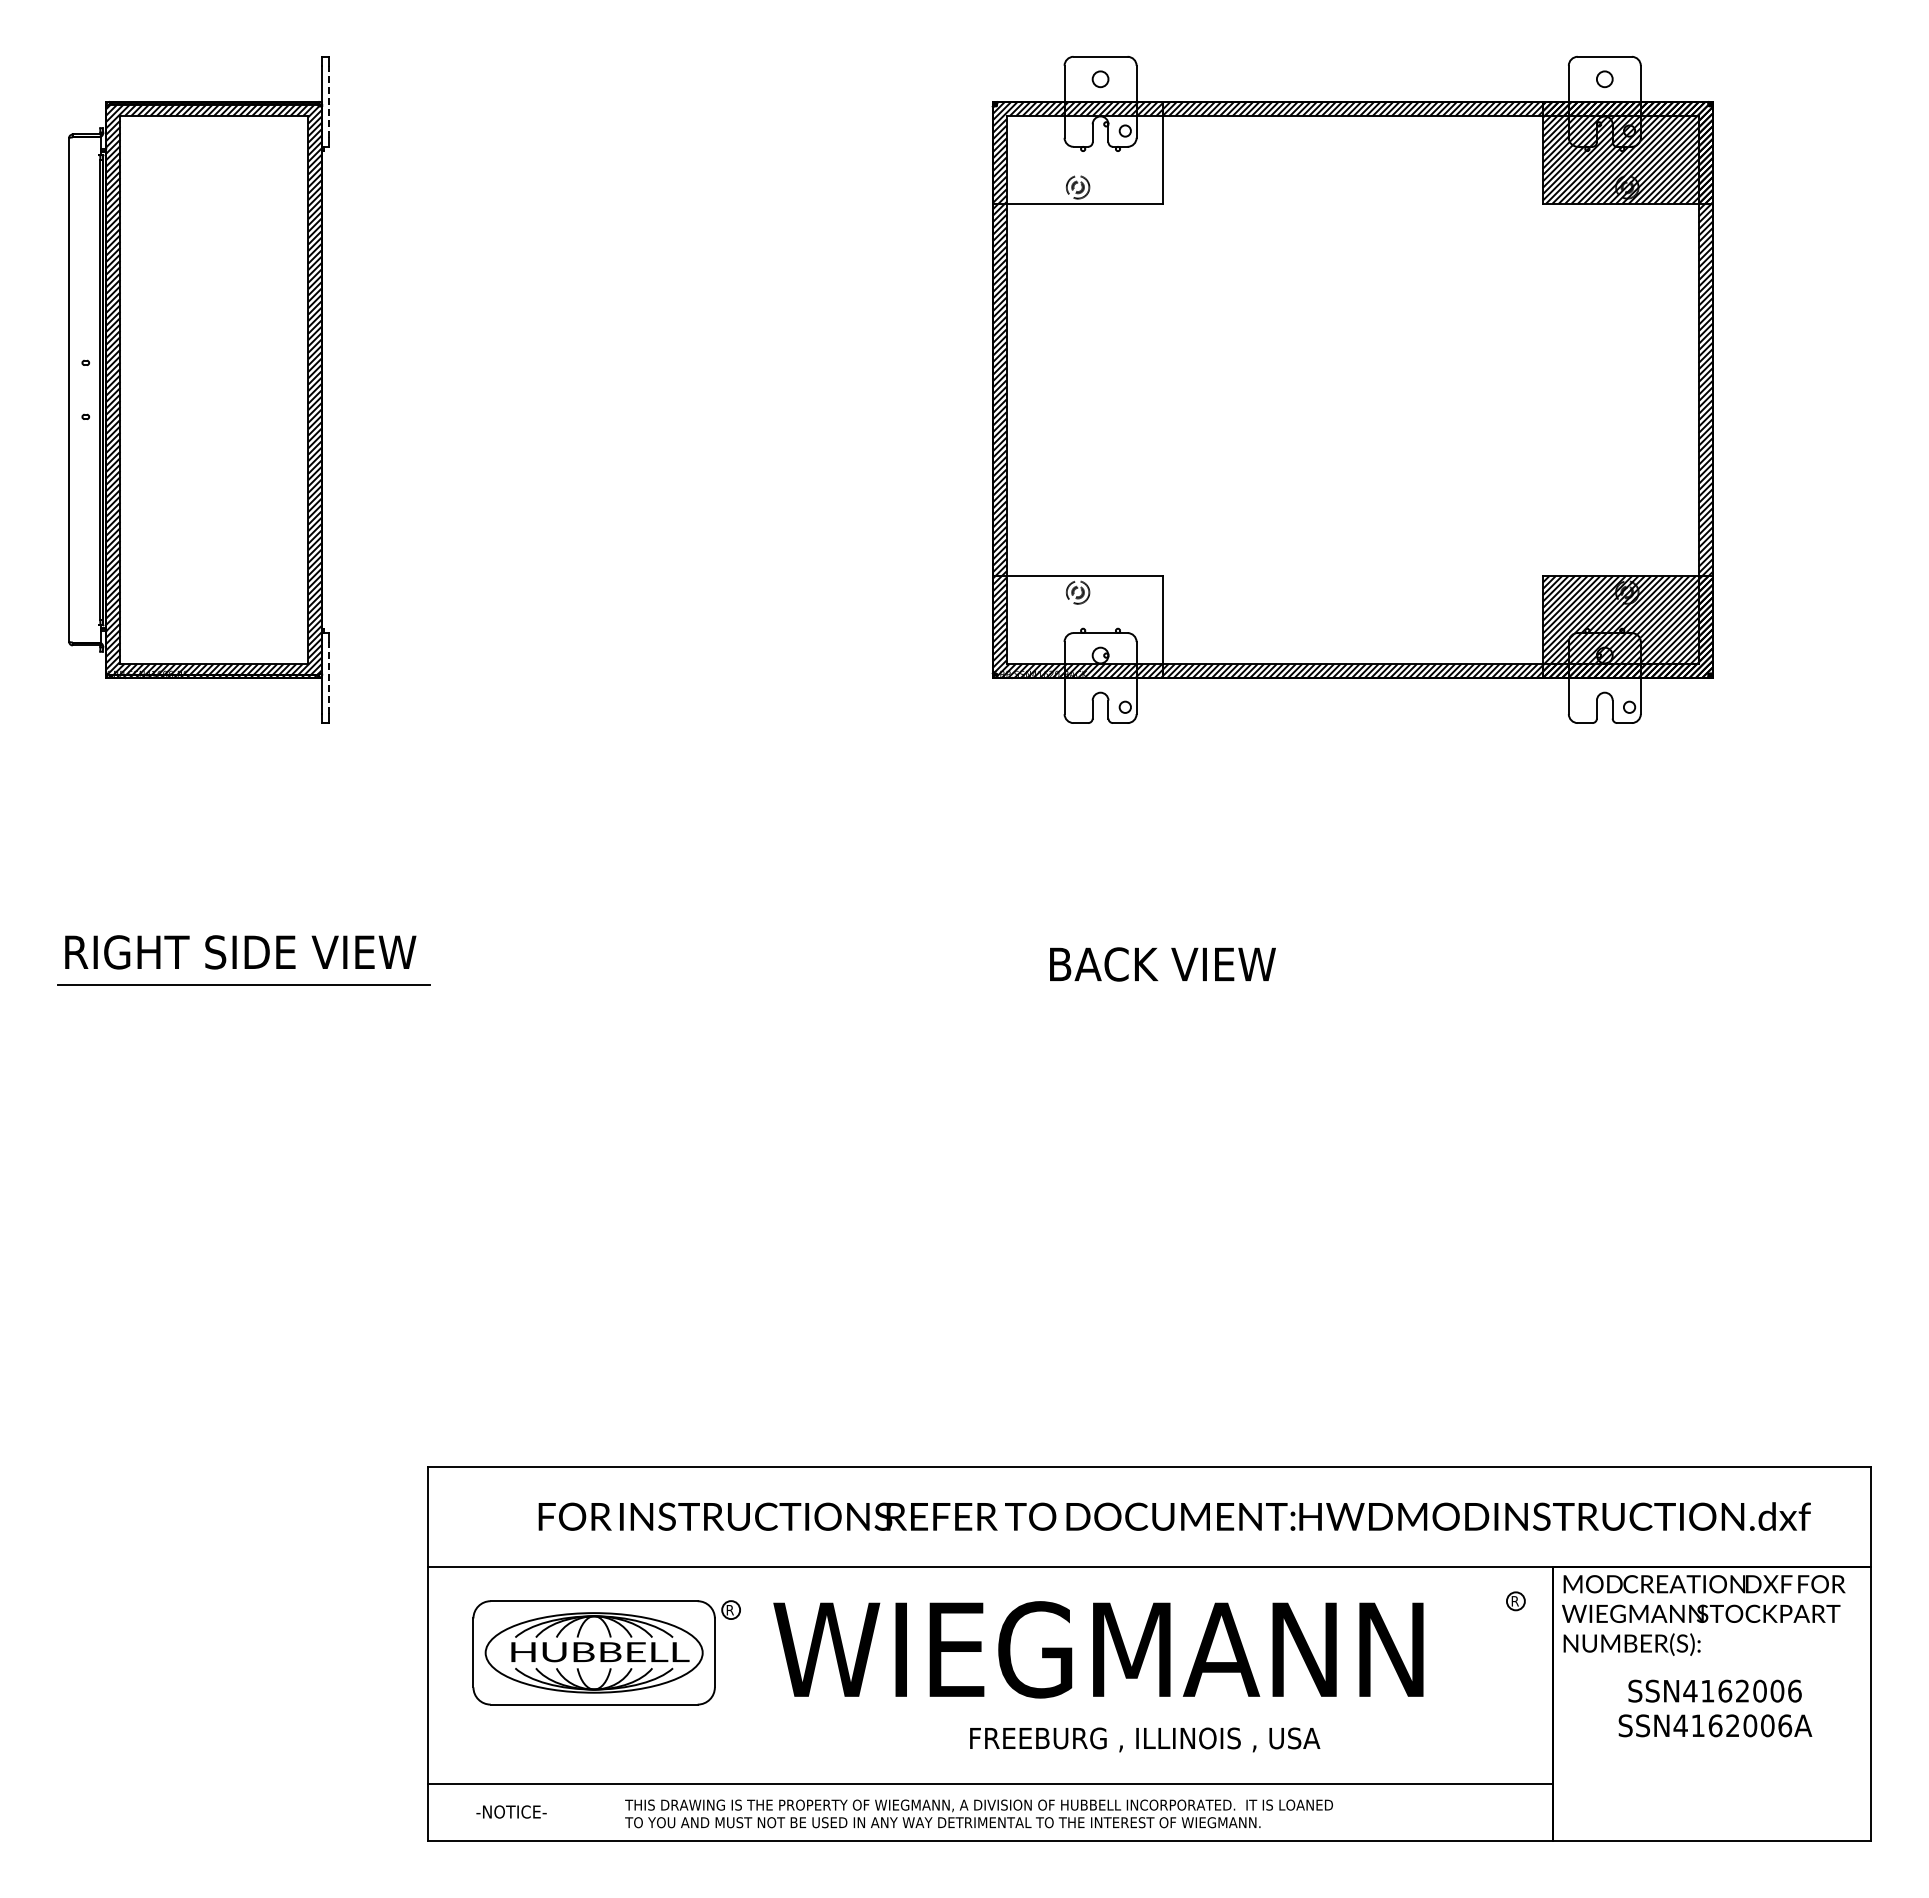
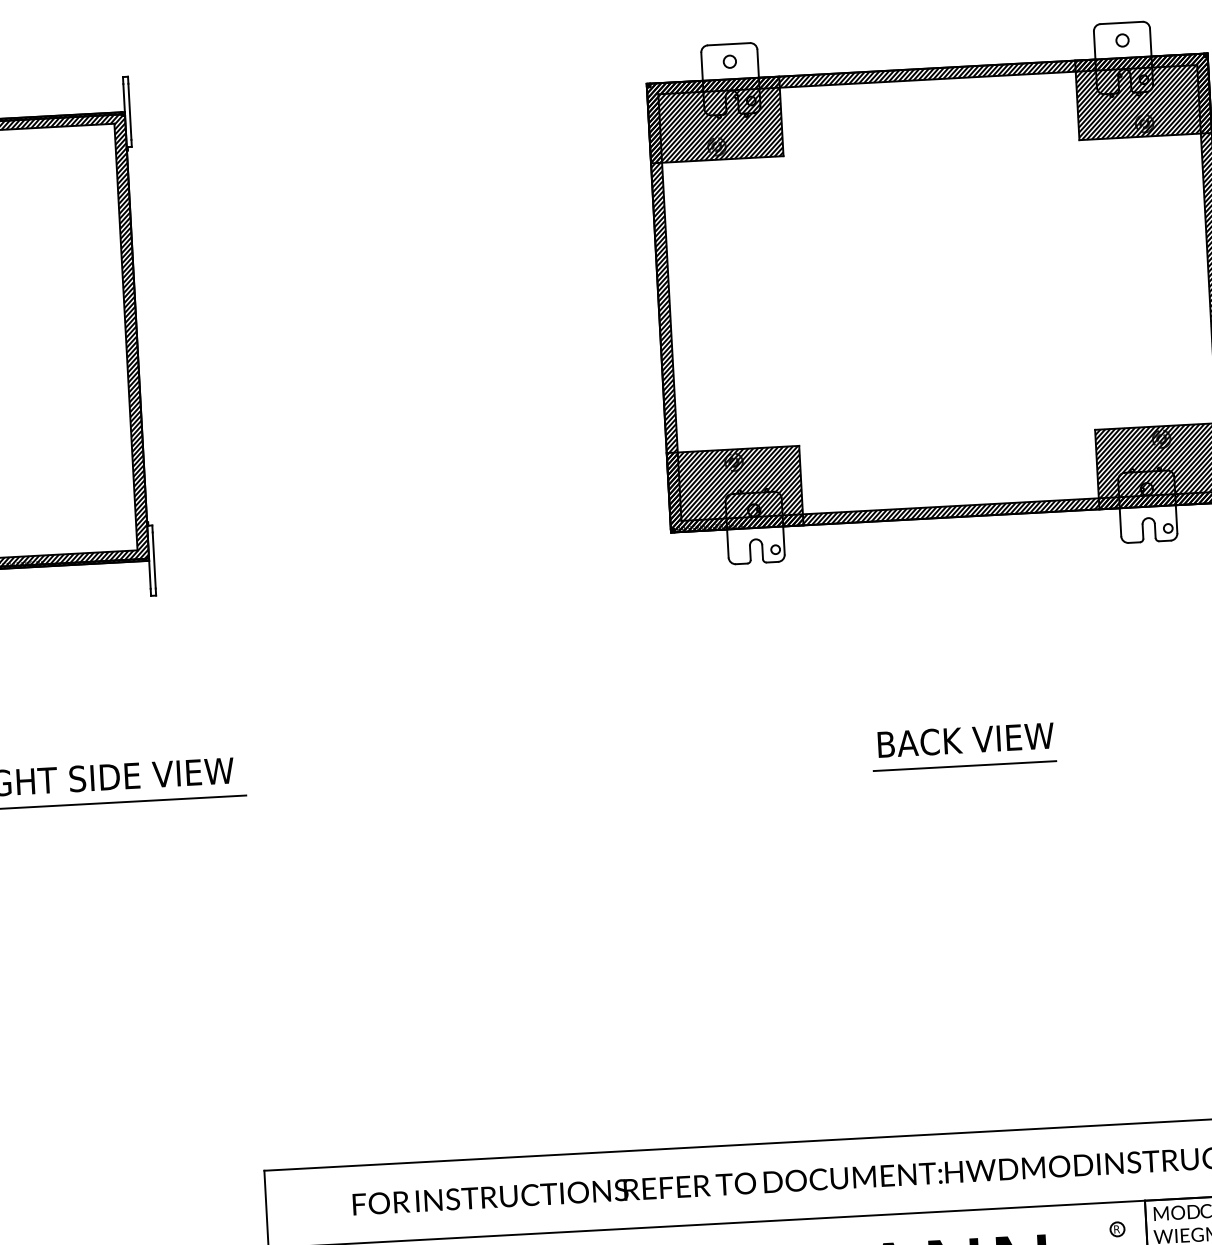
line: (328, 101) -> (129, 111), dashed -> solid
hatch: (1077, 152) -> (715, 119), added
hatch: (1077, 627) -> (735, 489), added
line: (328, 677) -> (153, 560), dashed -> solid
text: (1162, 964) -> (965, 740), moved
line: (1352, 997) -> (964, 766), added

